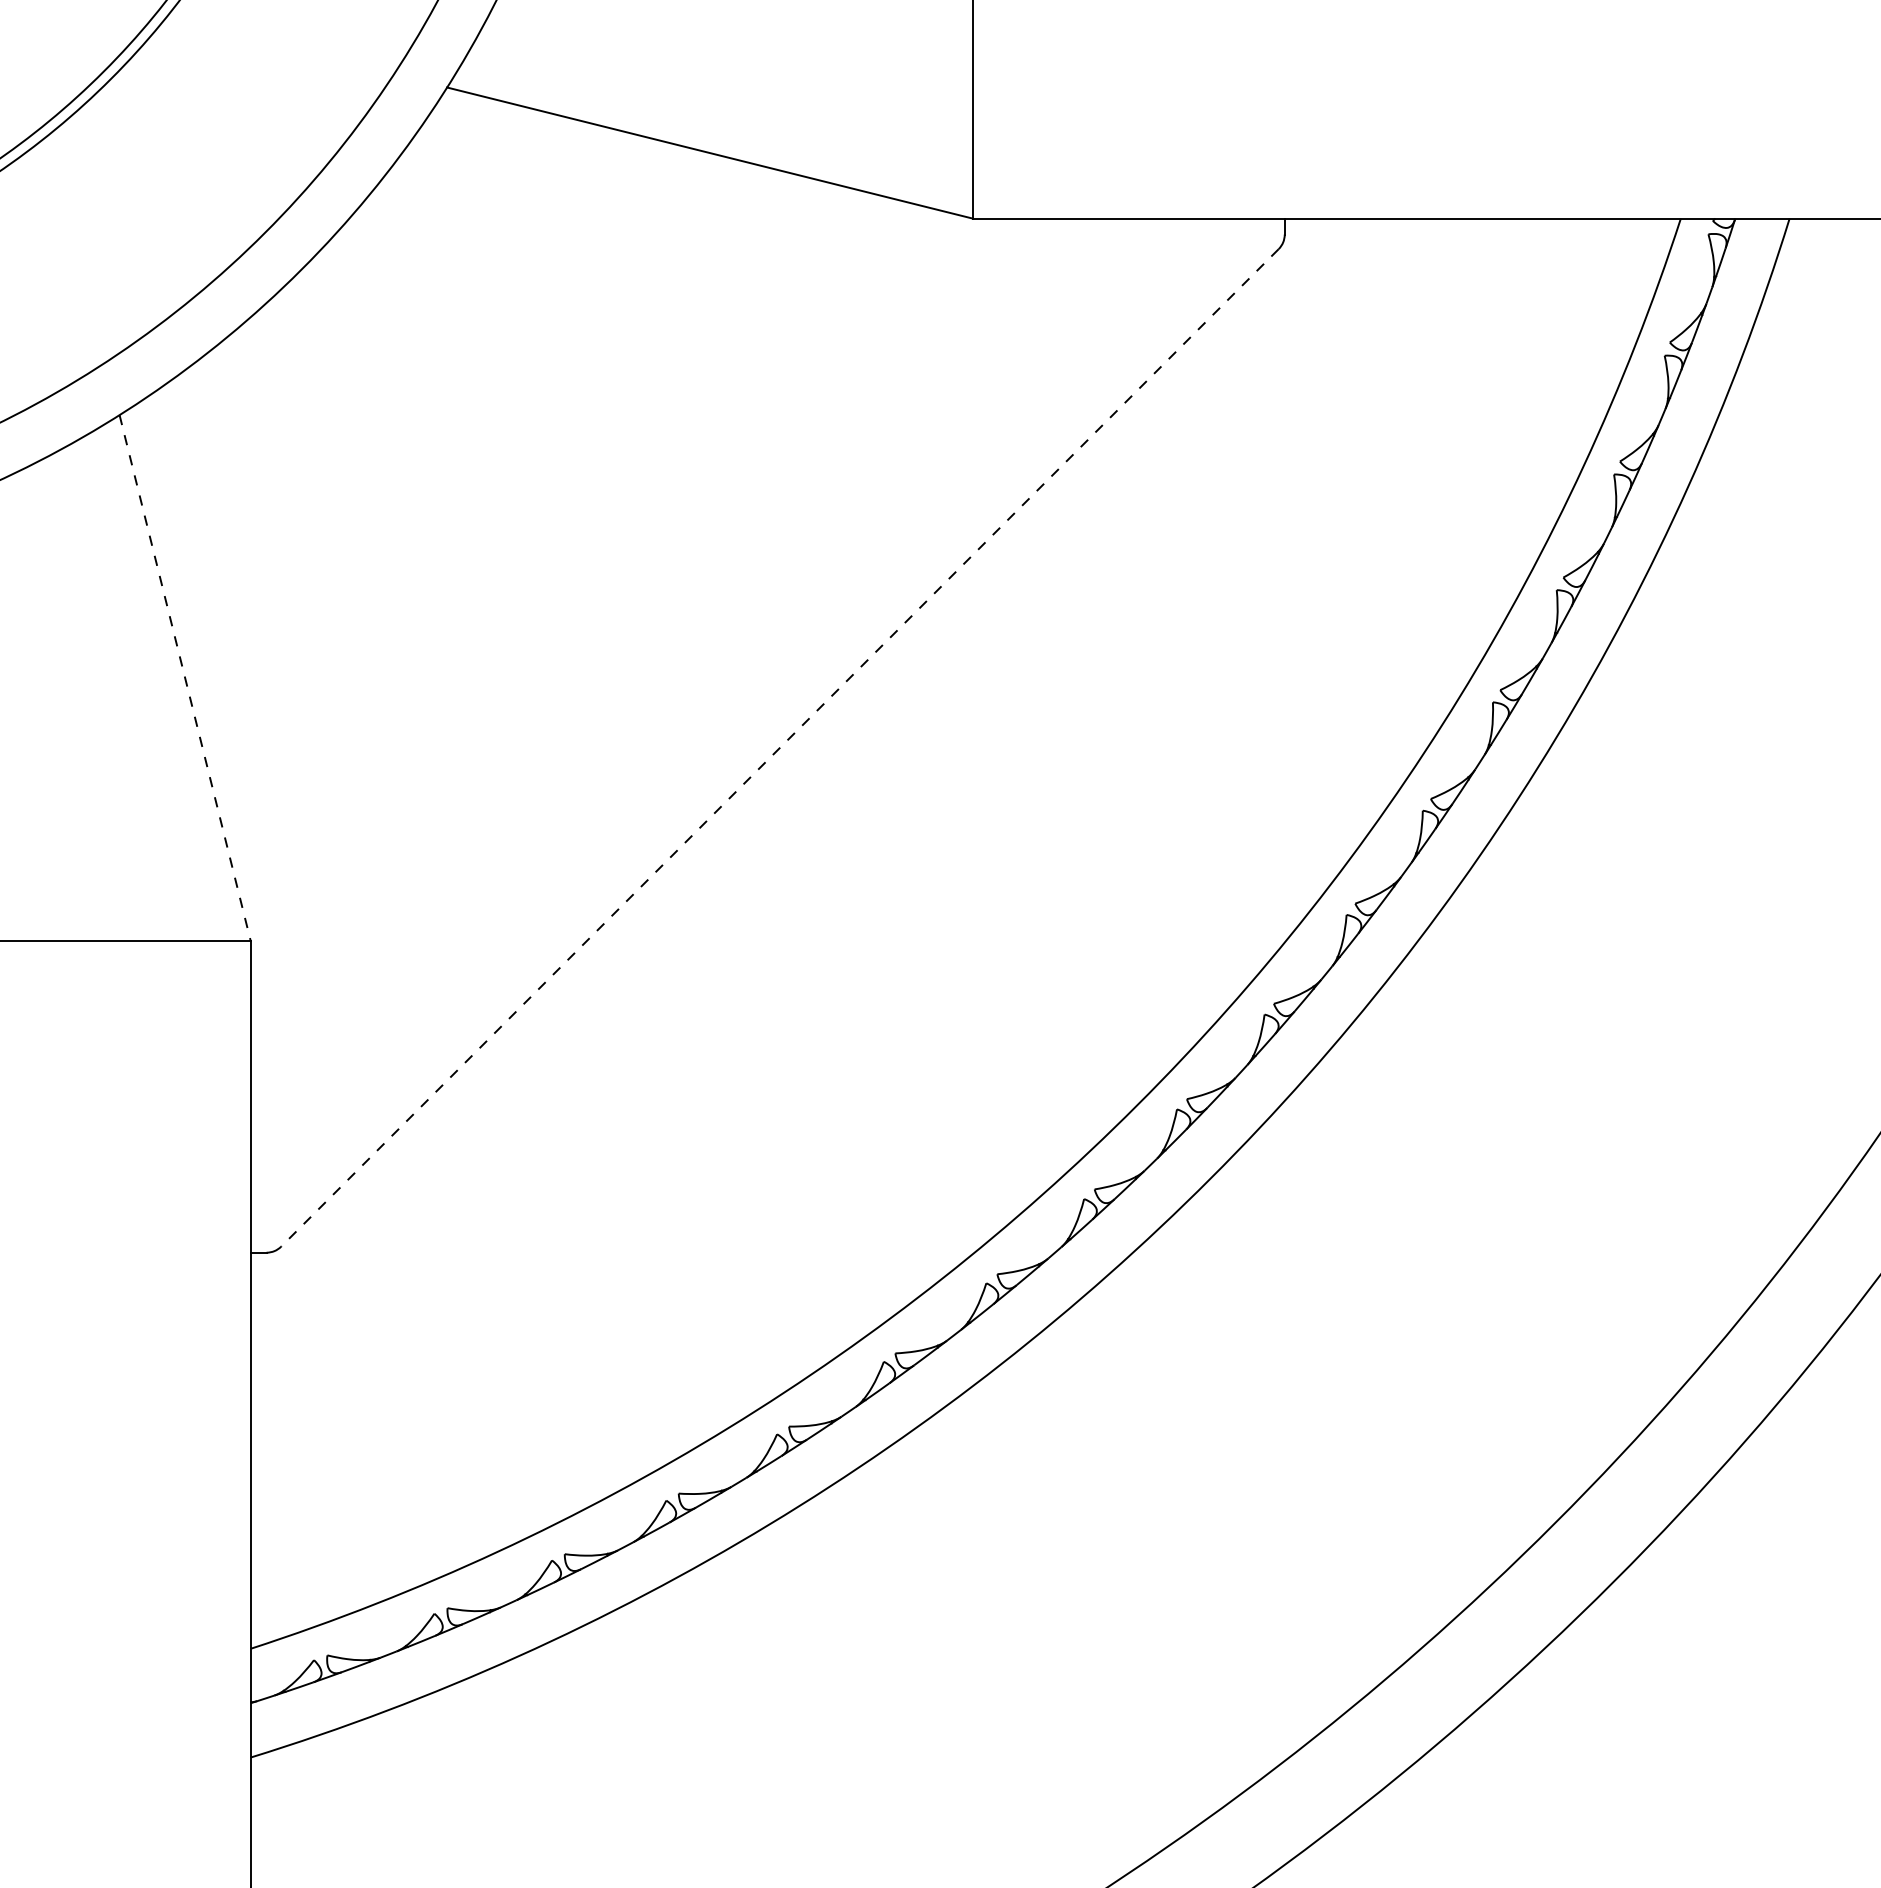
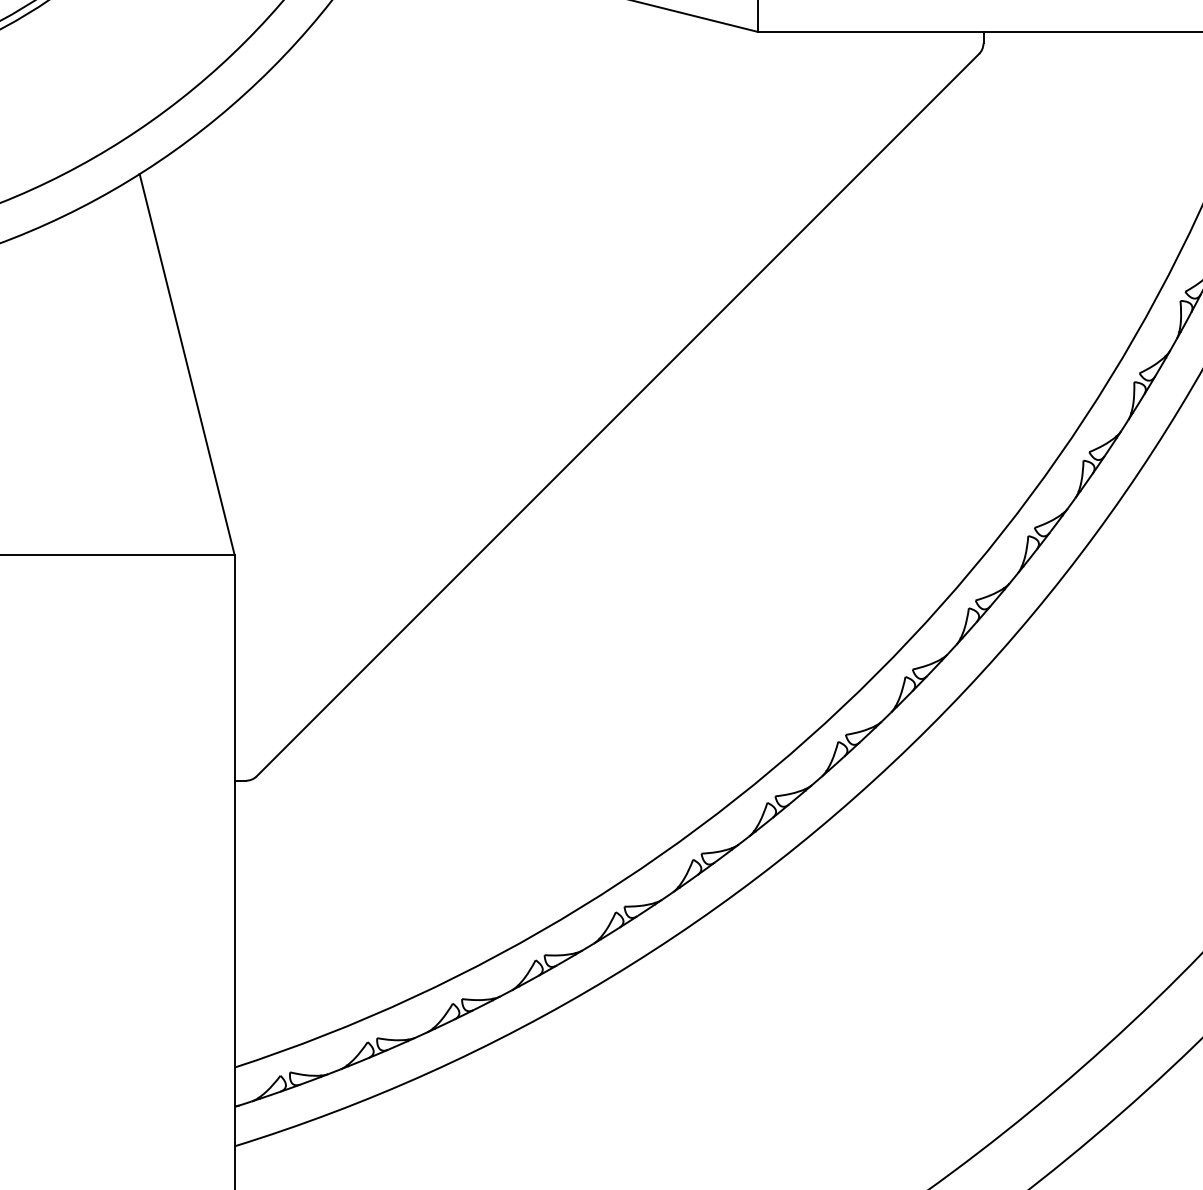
line: (185, 677) -> (187, 364), dashed -> solid
line: (779, 748) -> (617, 415), dashed -> solid

